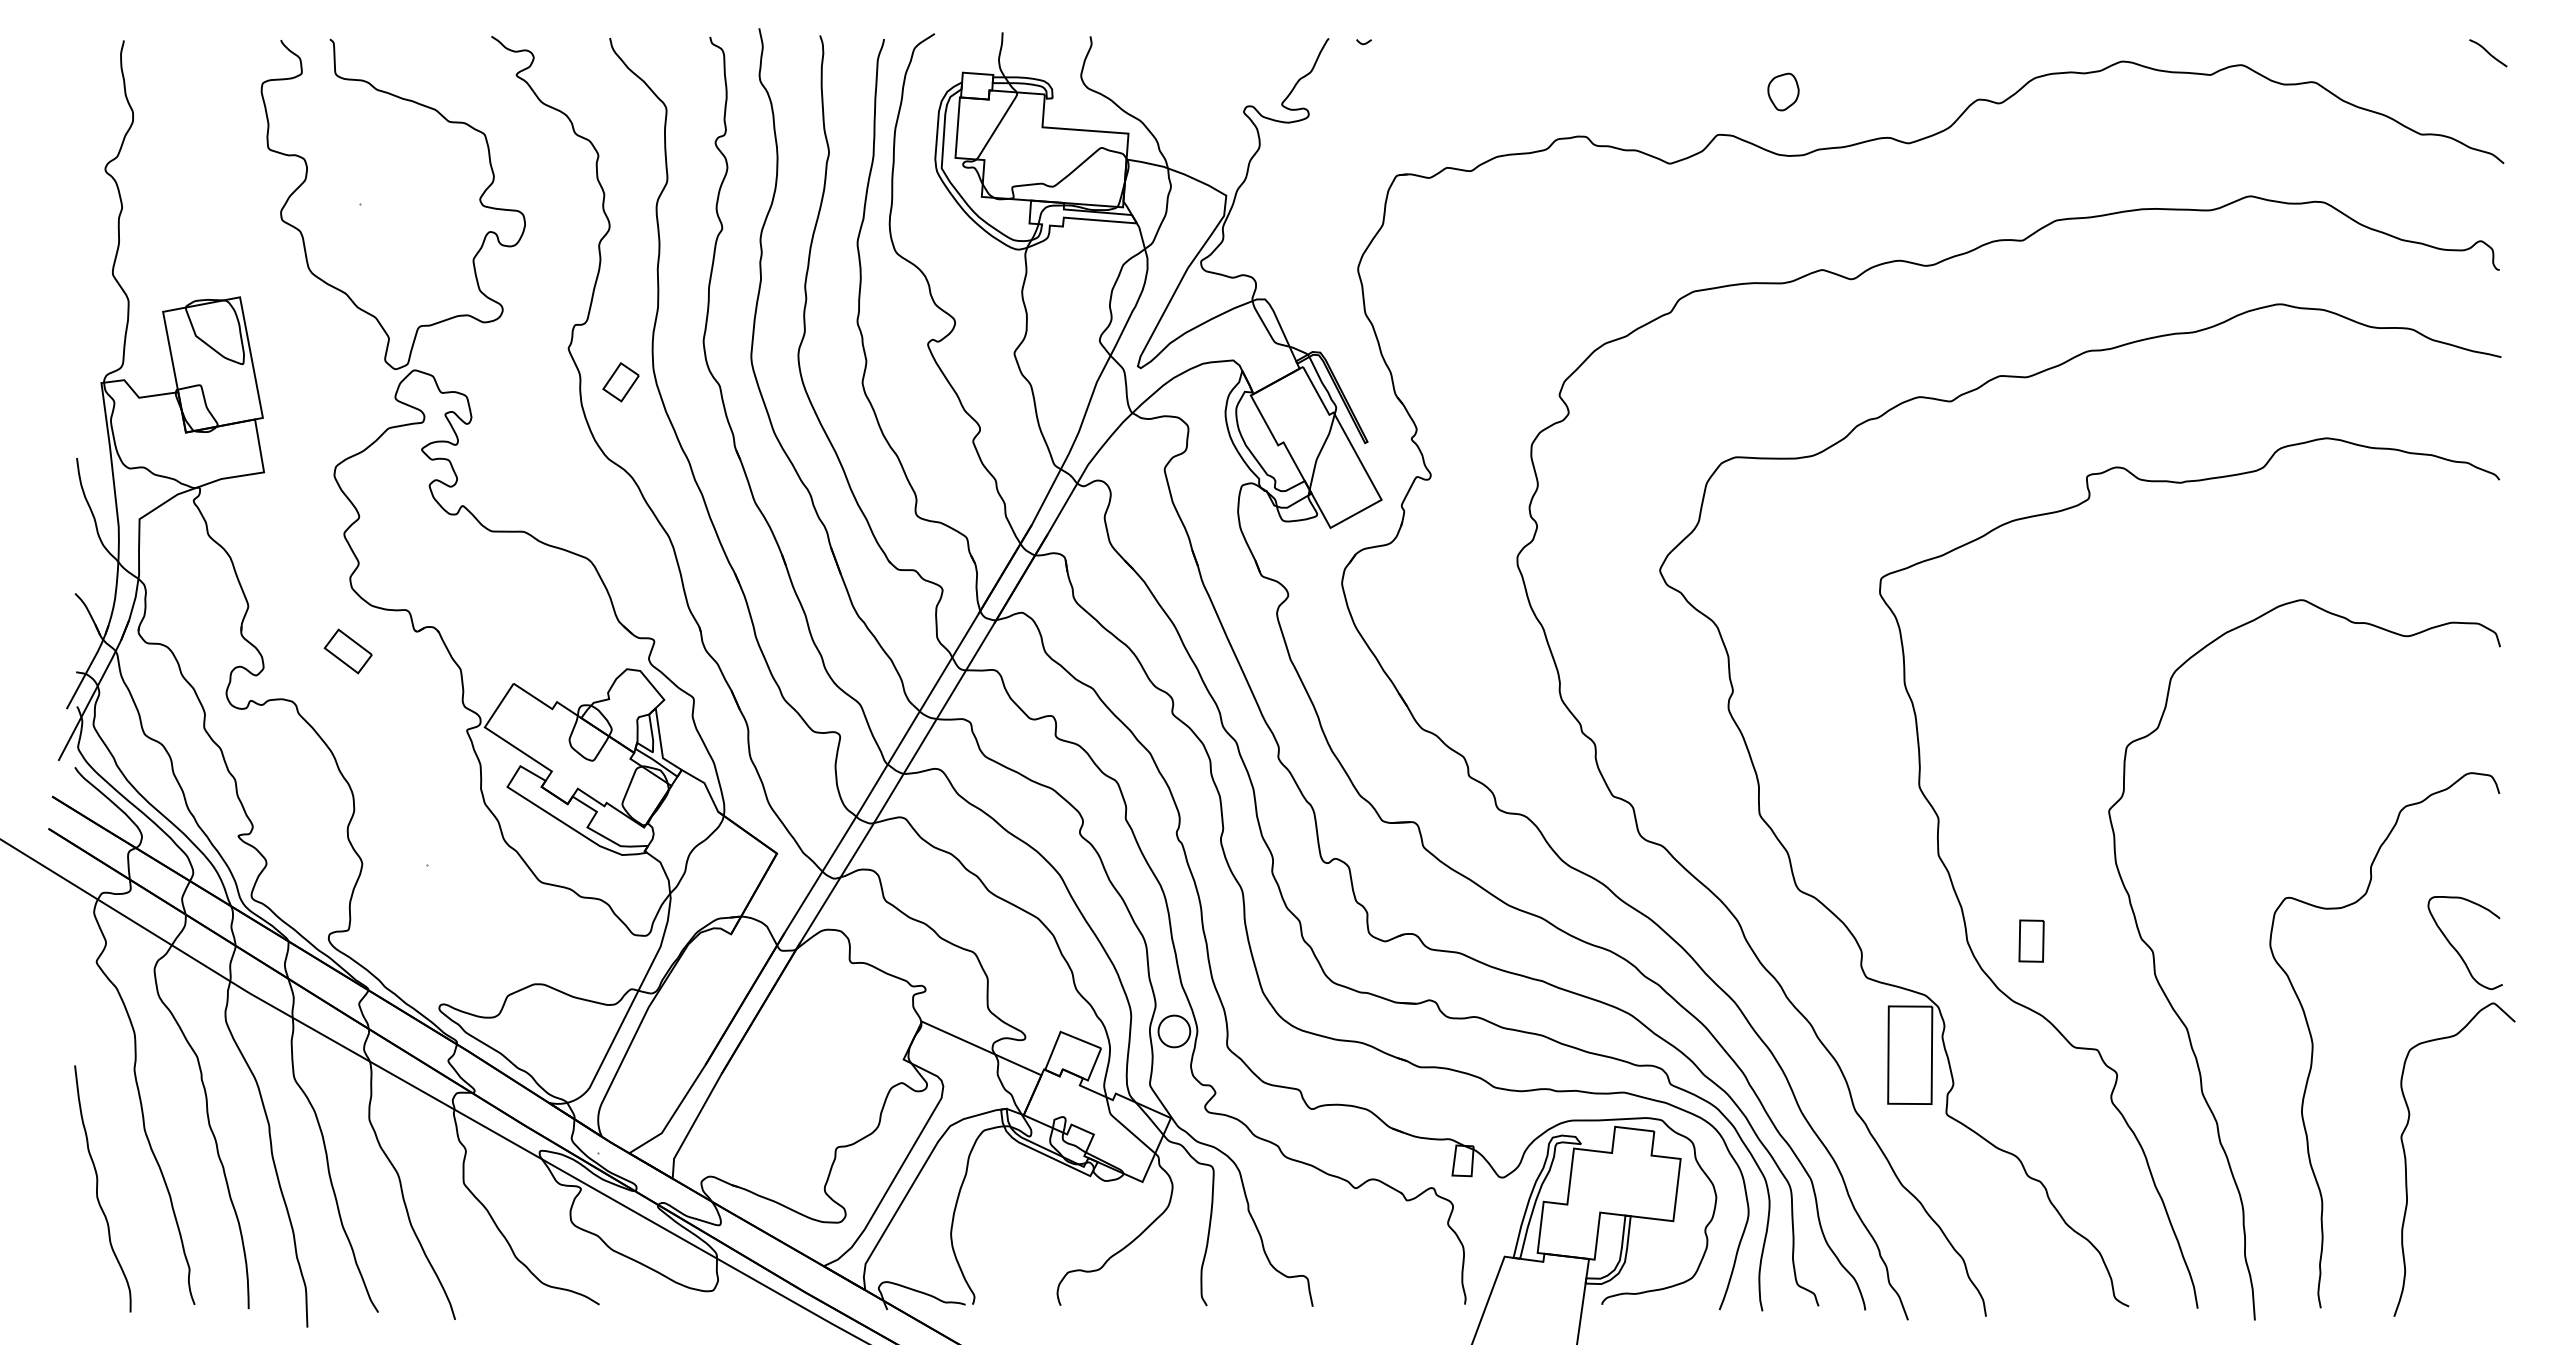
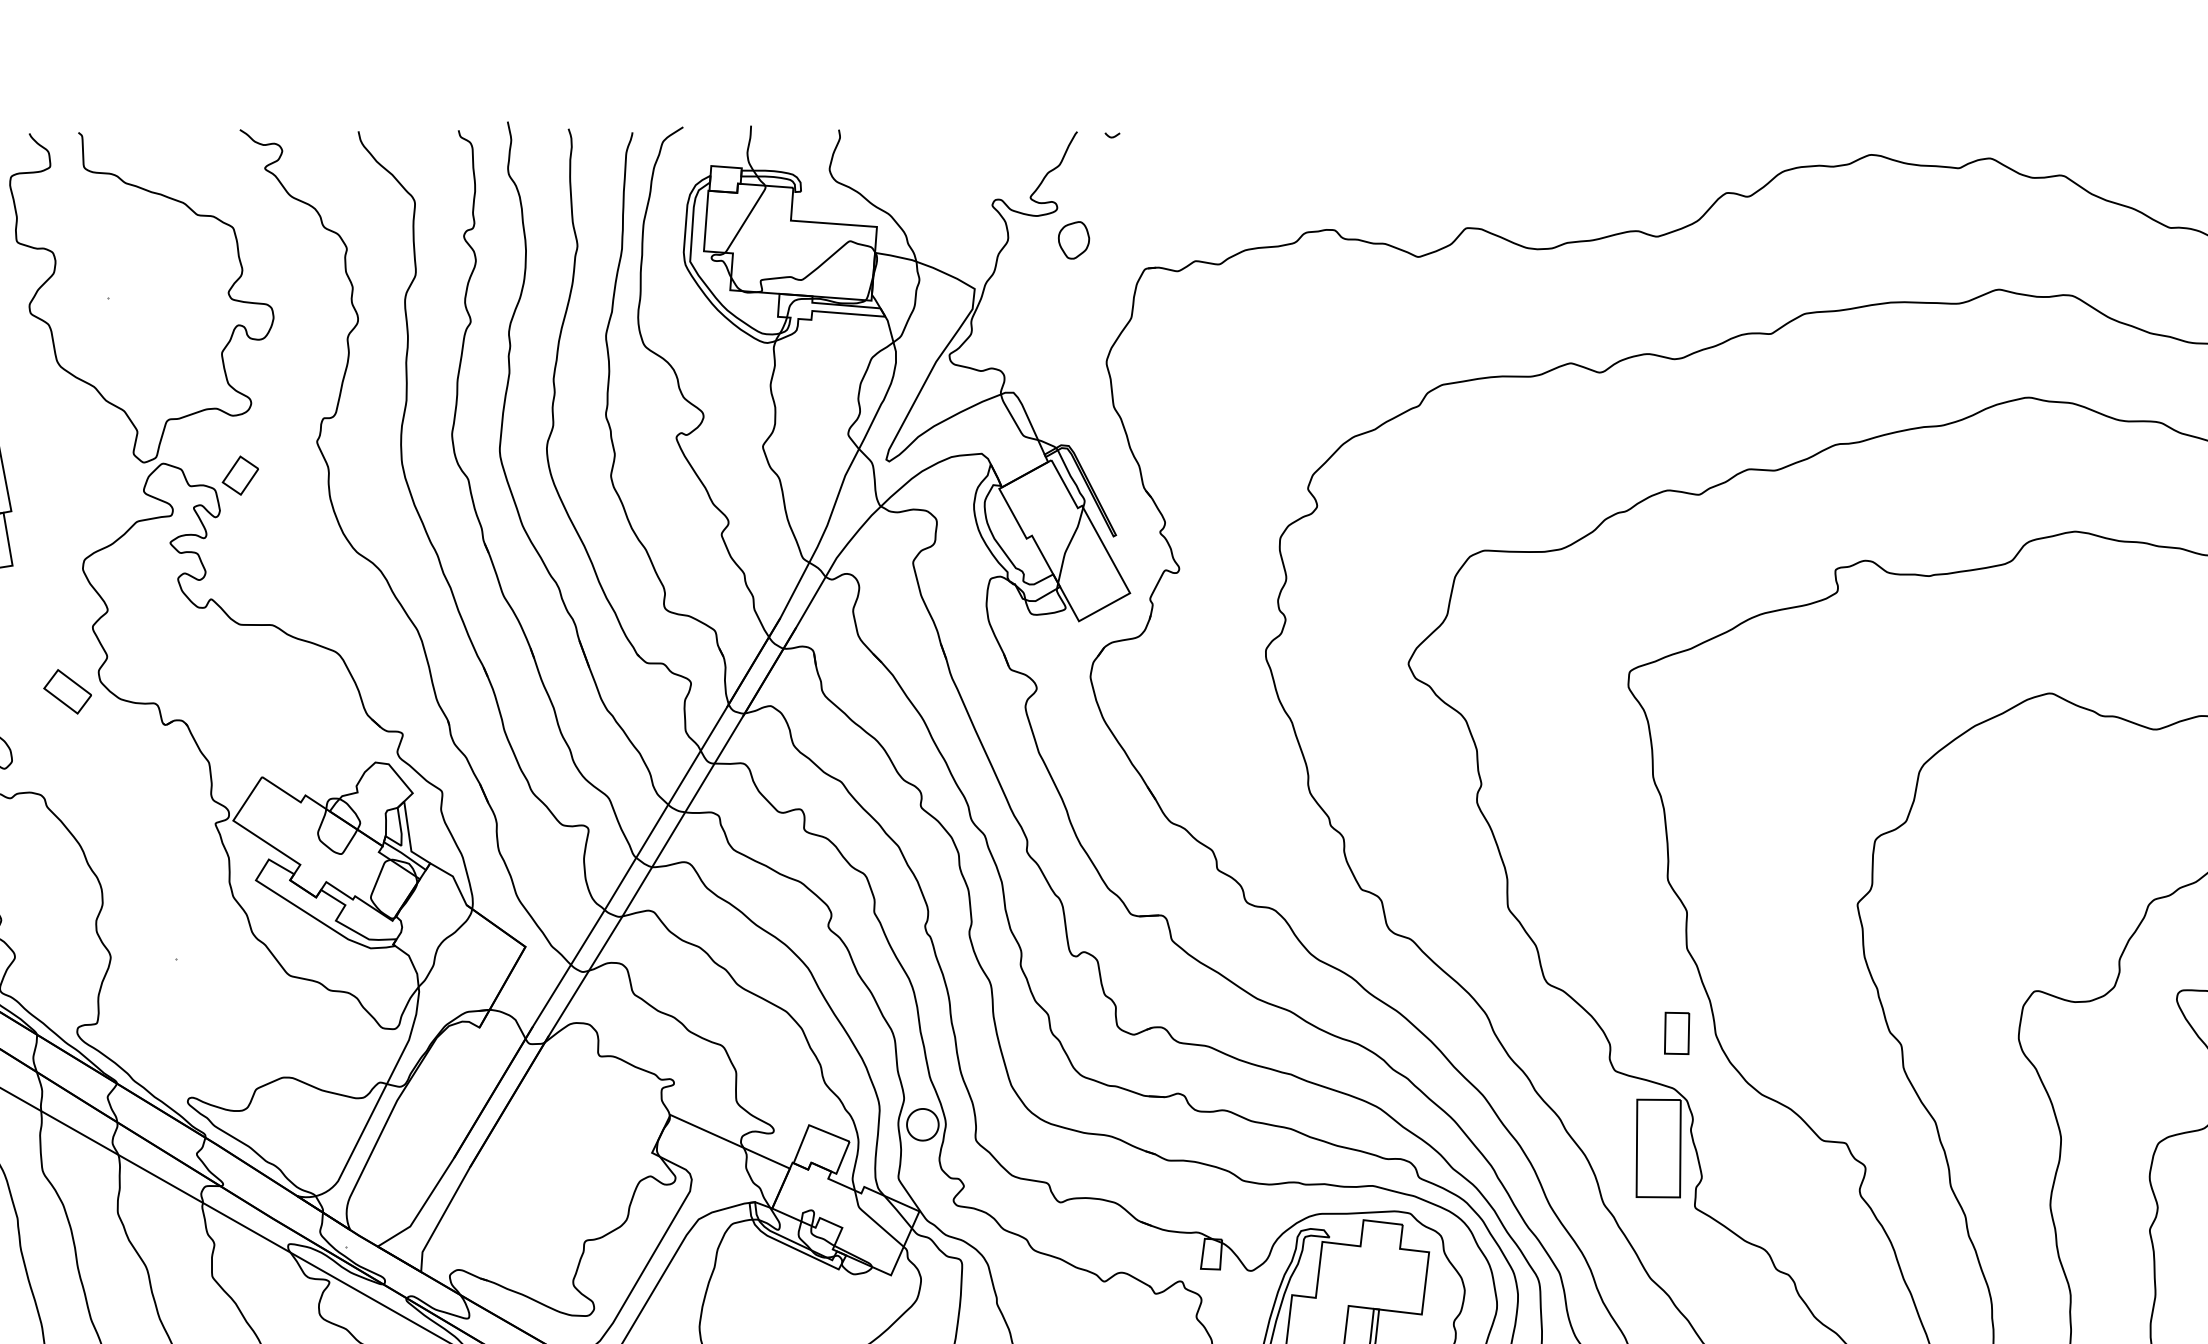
part: (1783, 91) -> (1073, 239), moved
part: (620, 382) -> (239, 475), moved
part: (347, 651) -> (66, 691), moved
part: (2031, 940) -> (1676, 1032), moved

